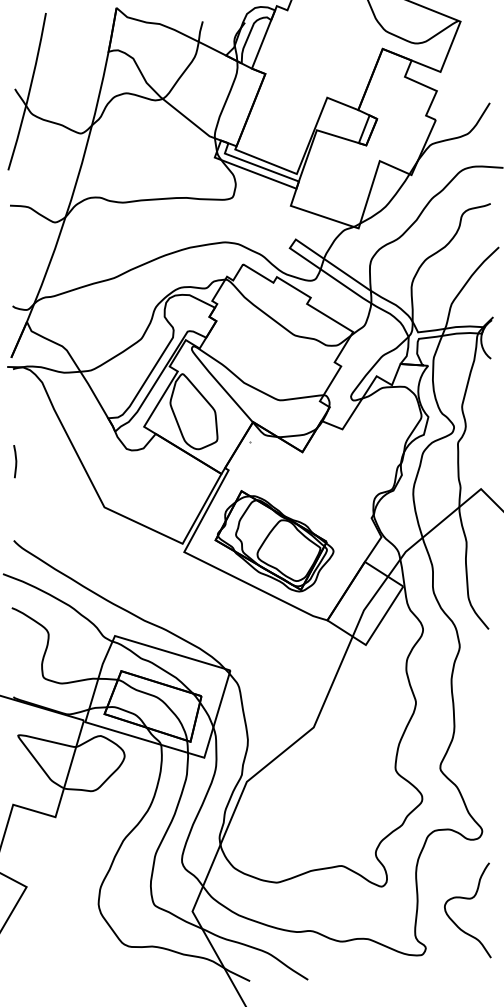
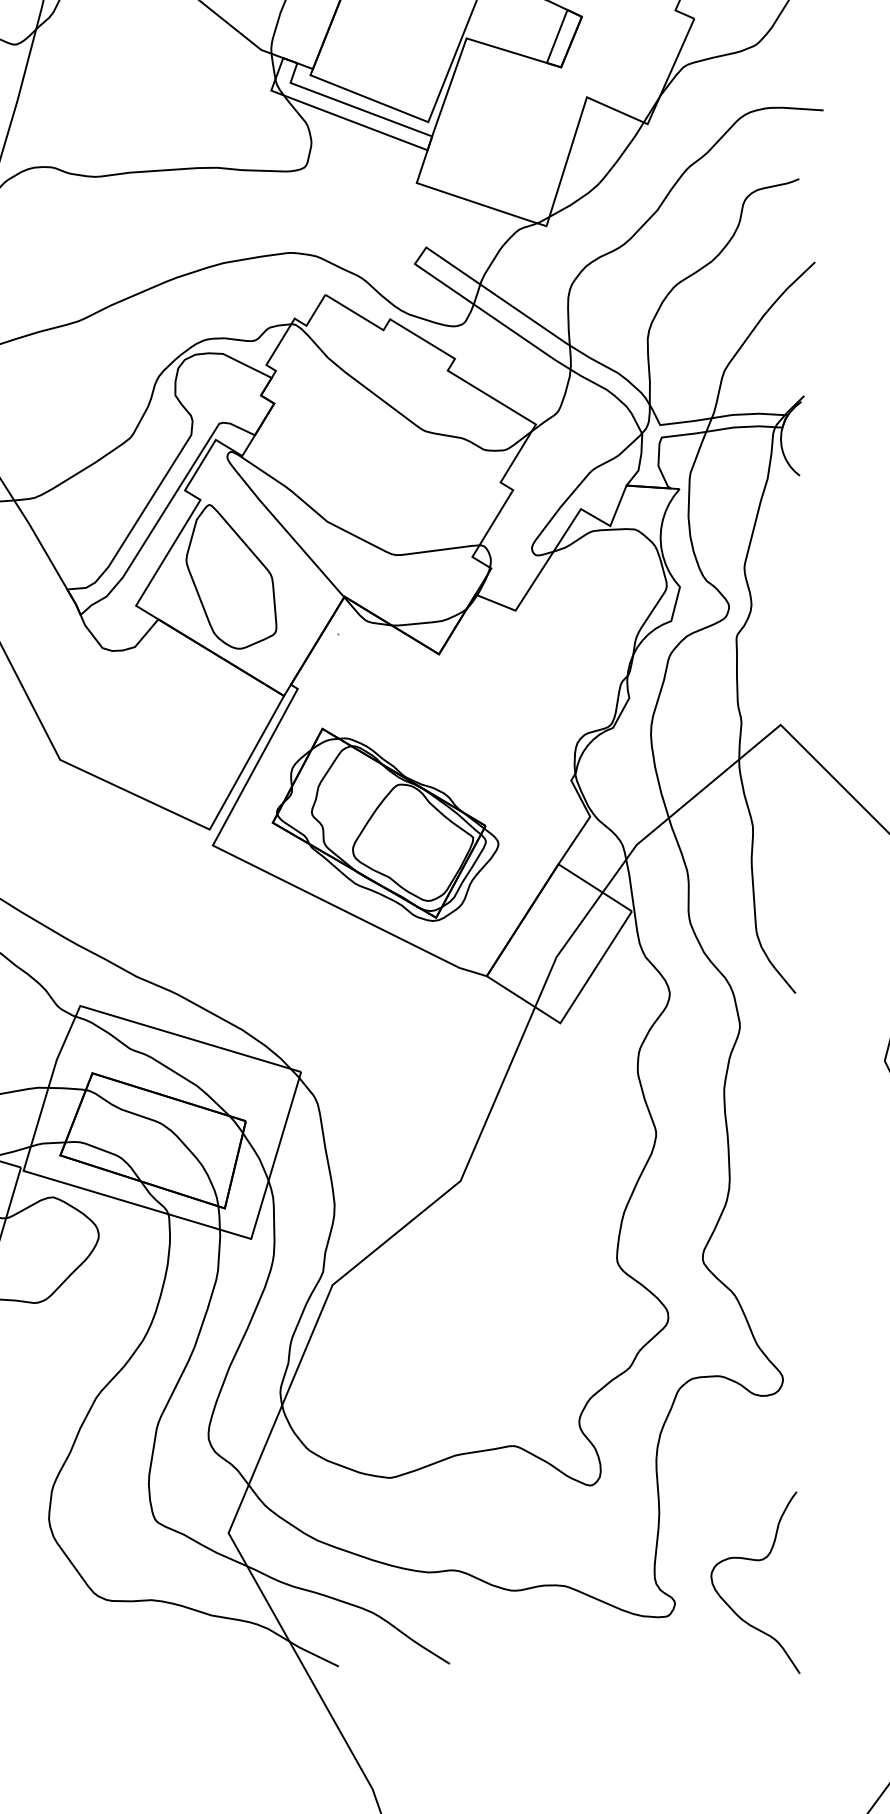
curve: (467, 899) -> (754, 1561), moved

